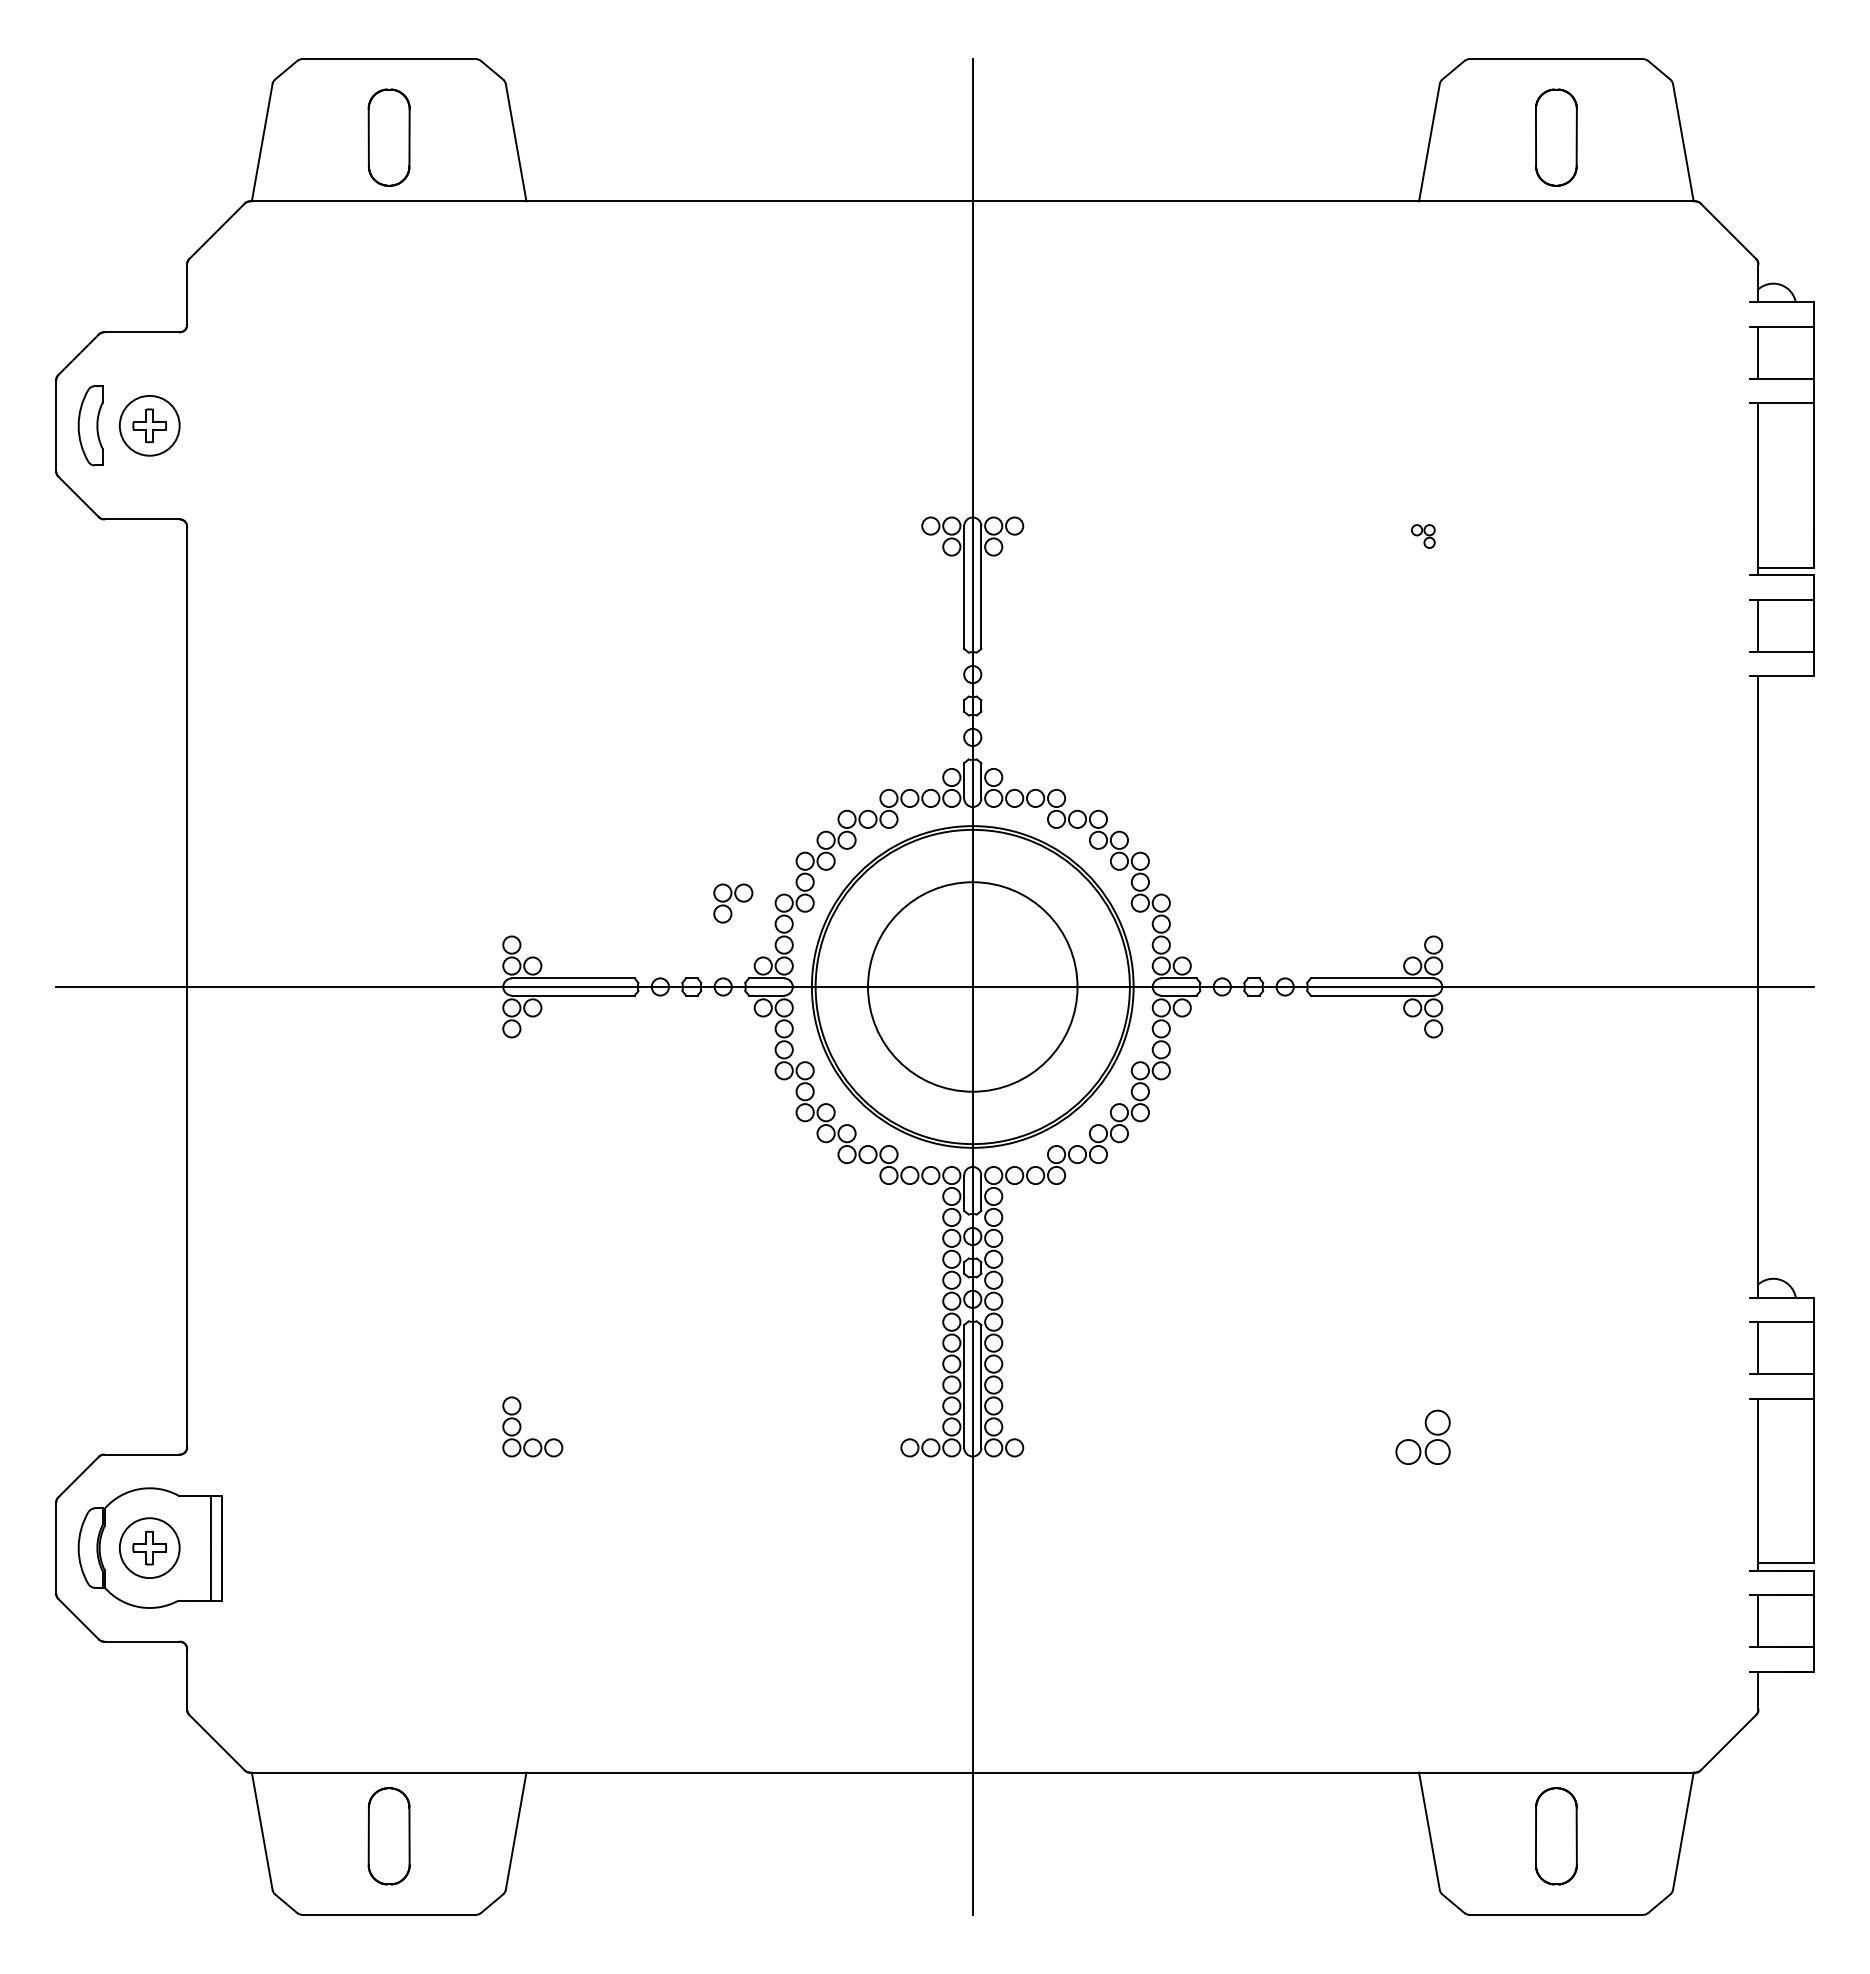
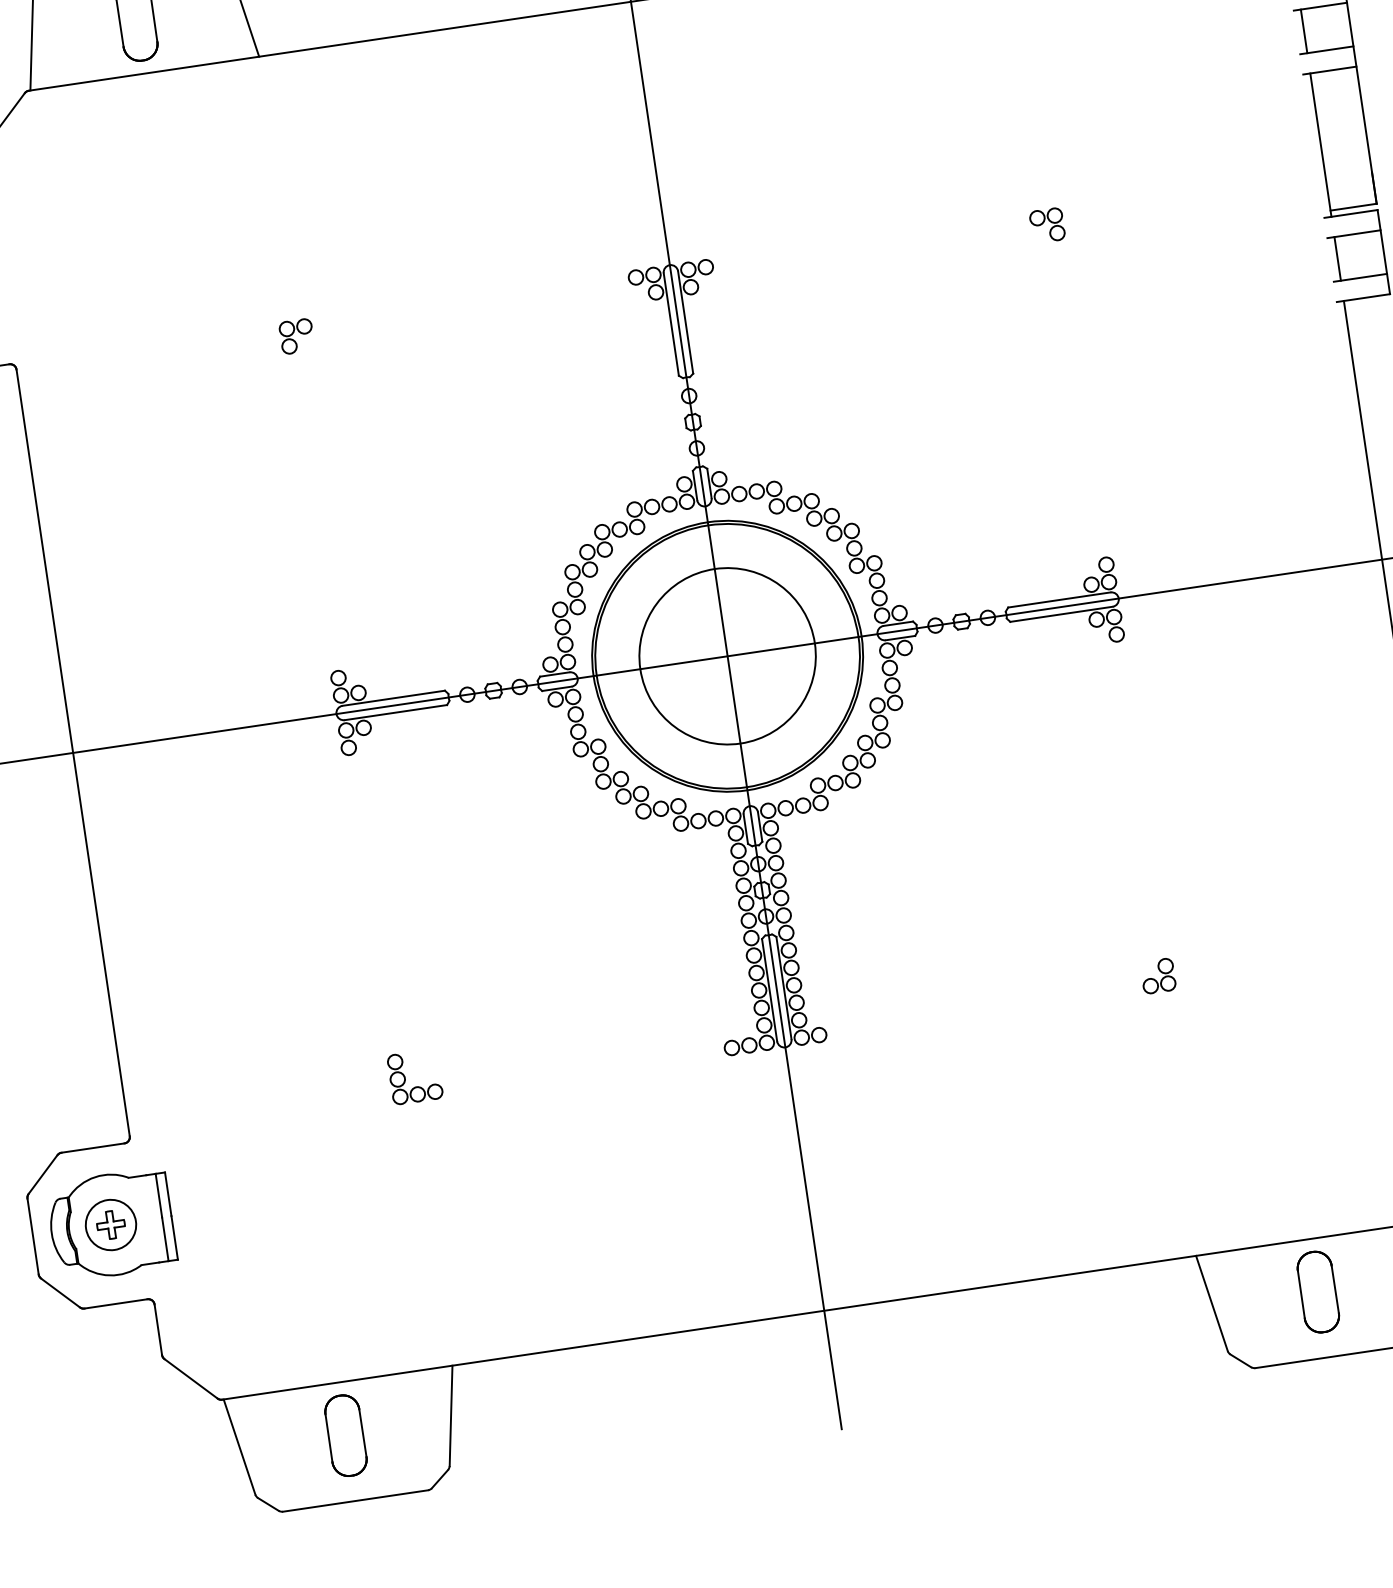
part: (1423, 536) -> (1047, 225), size x1.67
part: (733, 903) -> (297, 336), moved
part: (1423, 1437) -> (1158, 976), size x0.71

